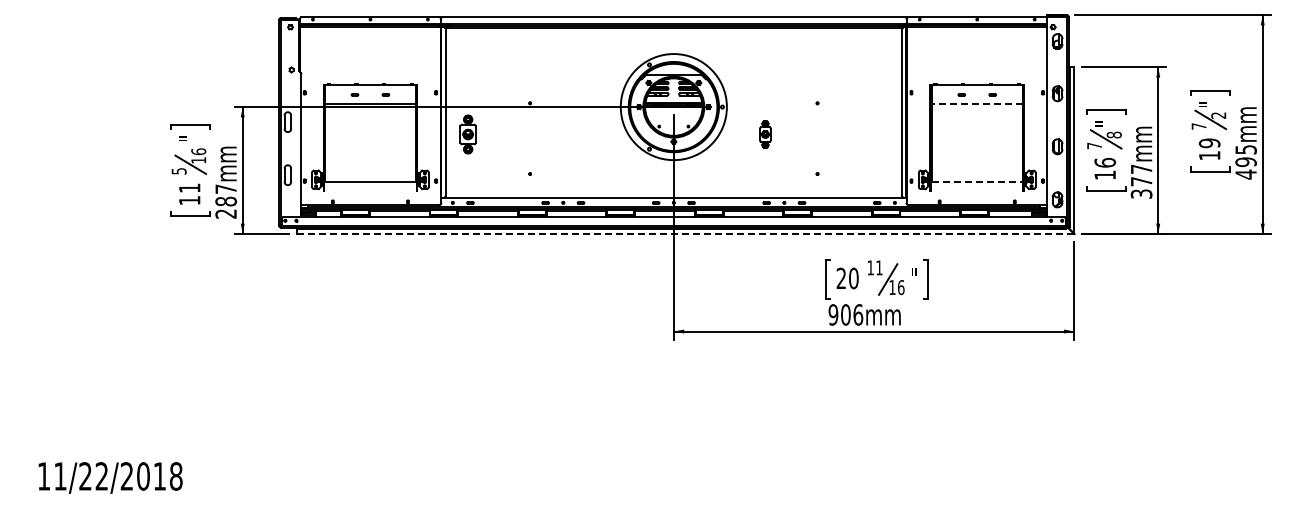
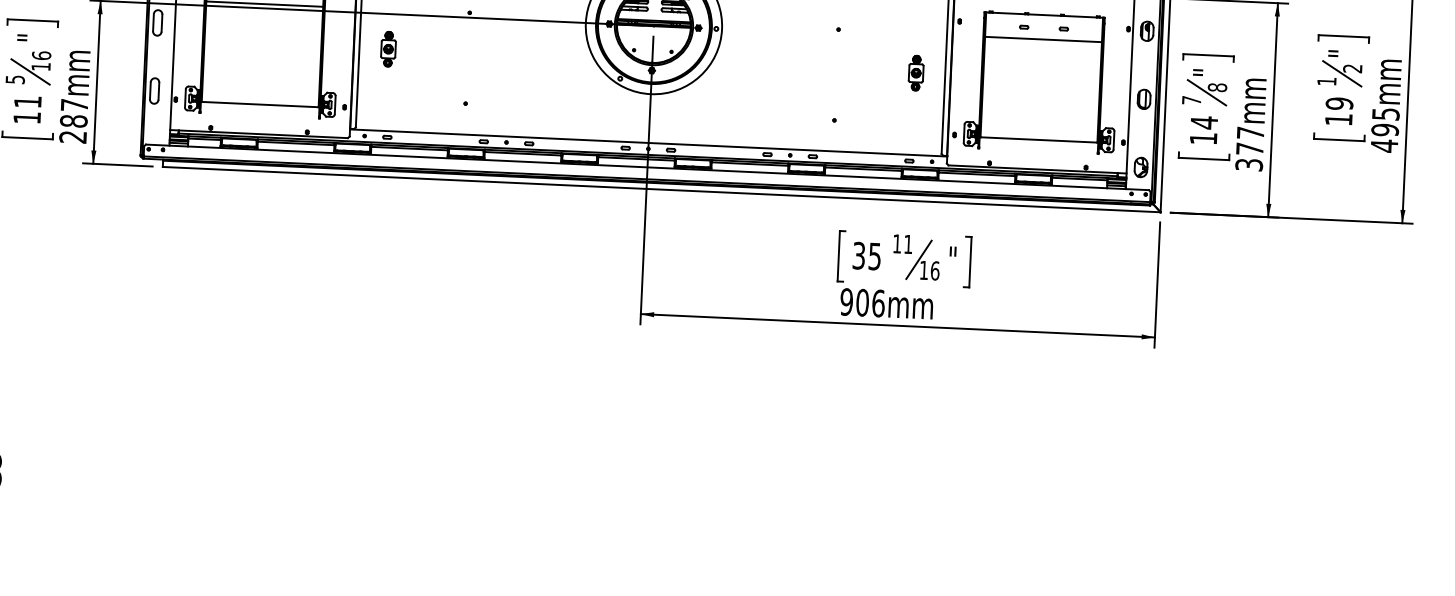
line: (977, 103) -> (1043, 39), dashed -> solid
text: (1198, 126) -> (1326, 81), 7 -> 1
part: (468, 134) -> (388, 49), size x0.71
part: (765, 134) -> (916, 73), moved
text: (1105, 162) -> (1204, 122), 16 -> 14
line: (977, 182) -> (1039, 140), dashed -> solid
line: (685, 234) -> (661, 190), dashed -> solid
text: (847, 278) -> (866, 256), 20 -> 35

